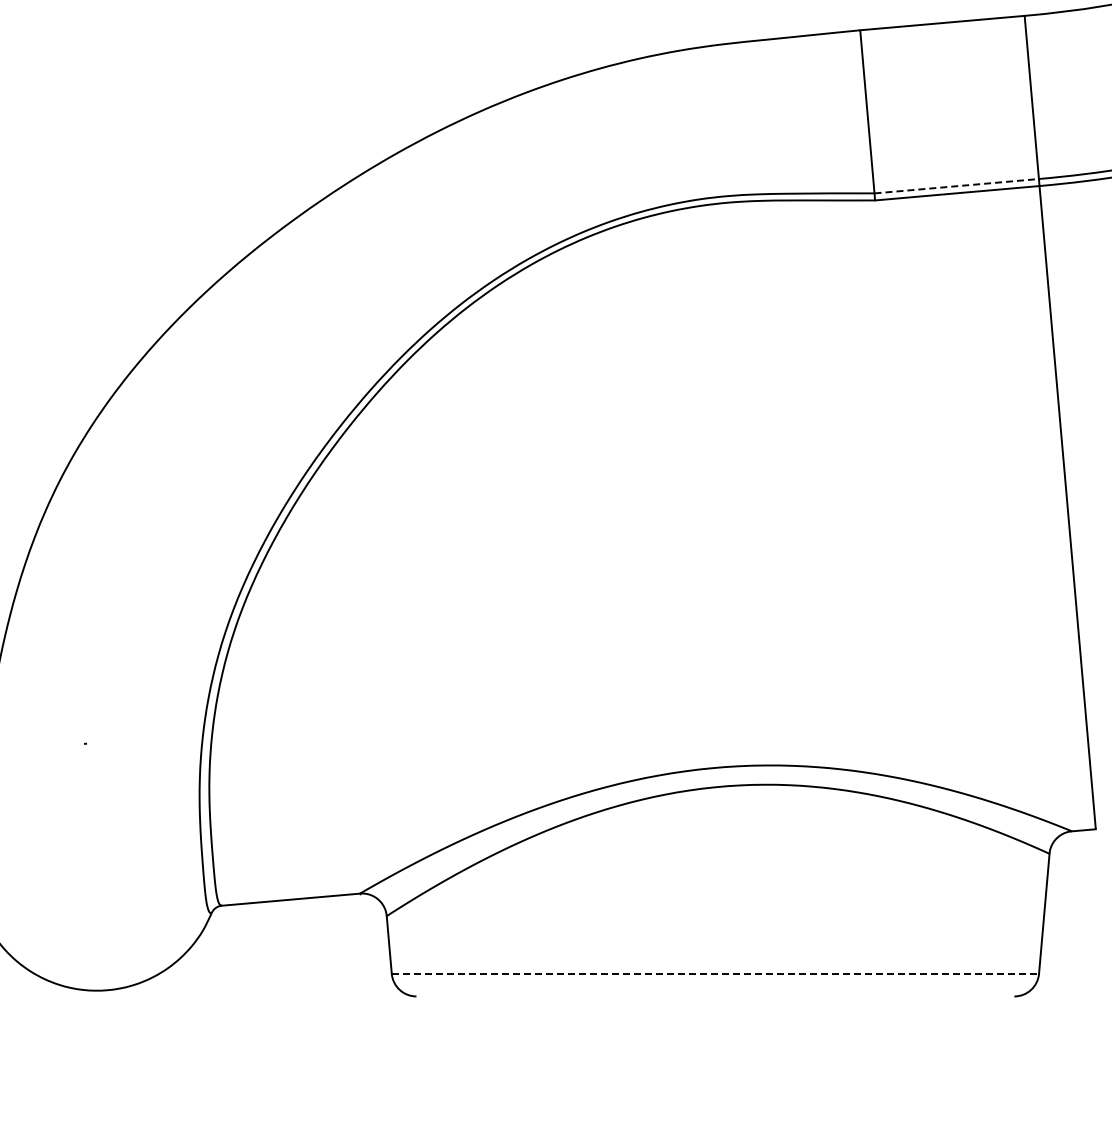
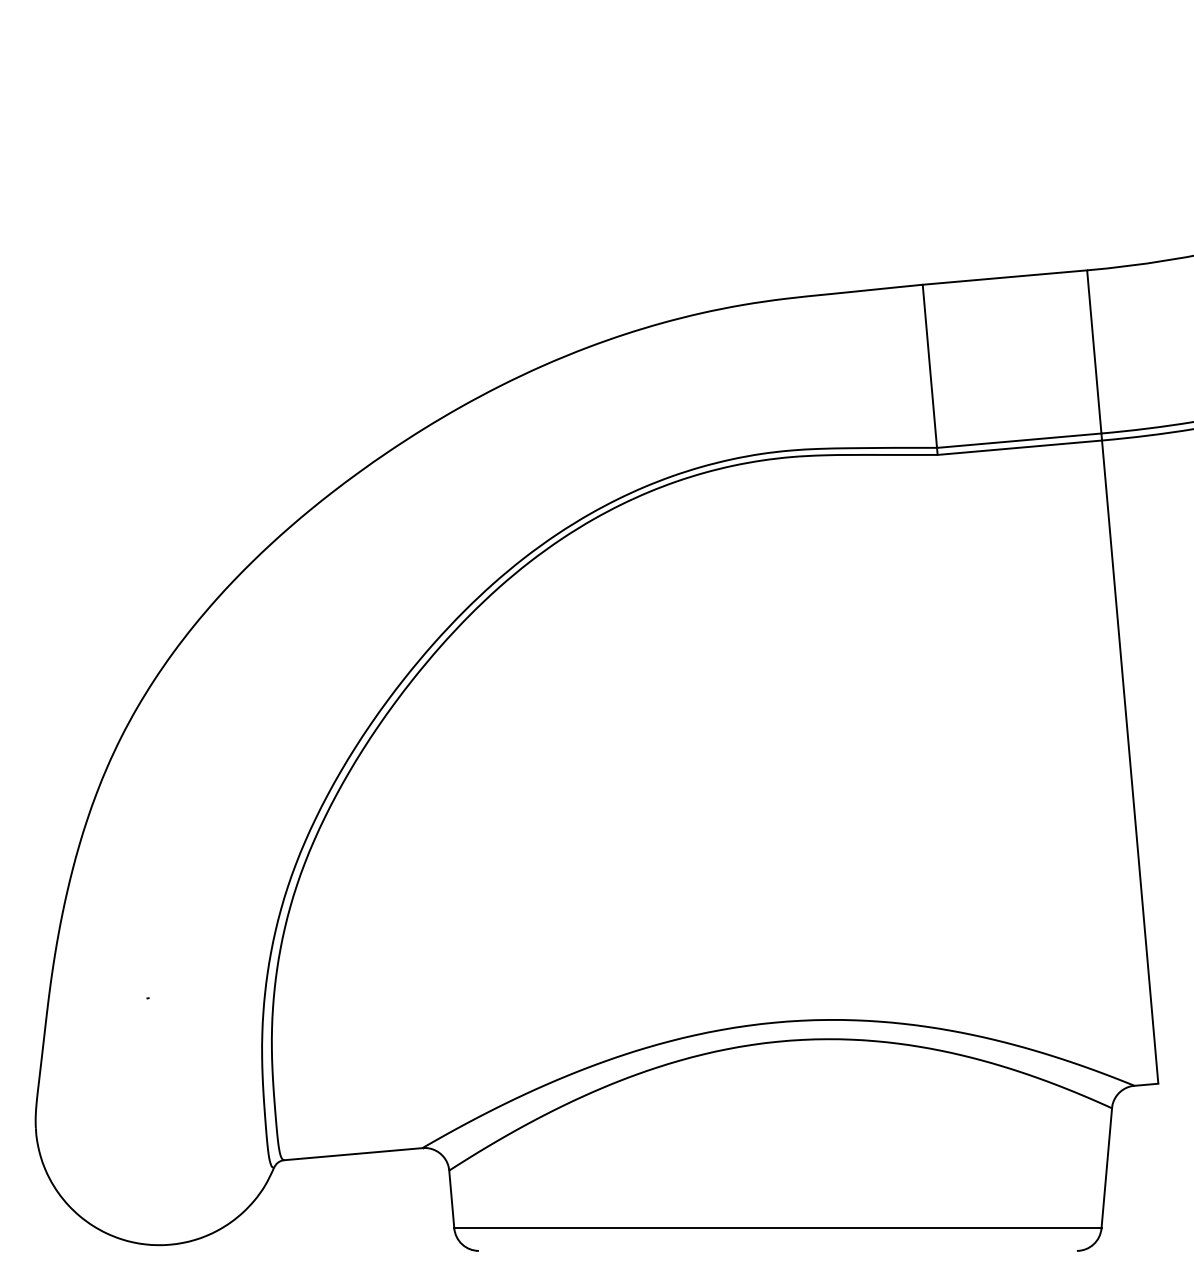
line: (957, 186) -> (1019, 440), dashed -> solid
line: (715, 974) -> (777, 1228), dashed -> solid

